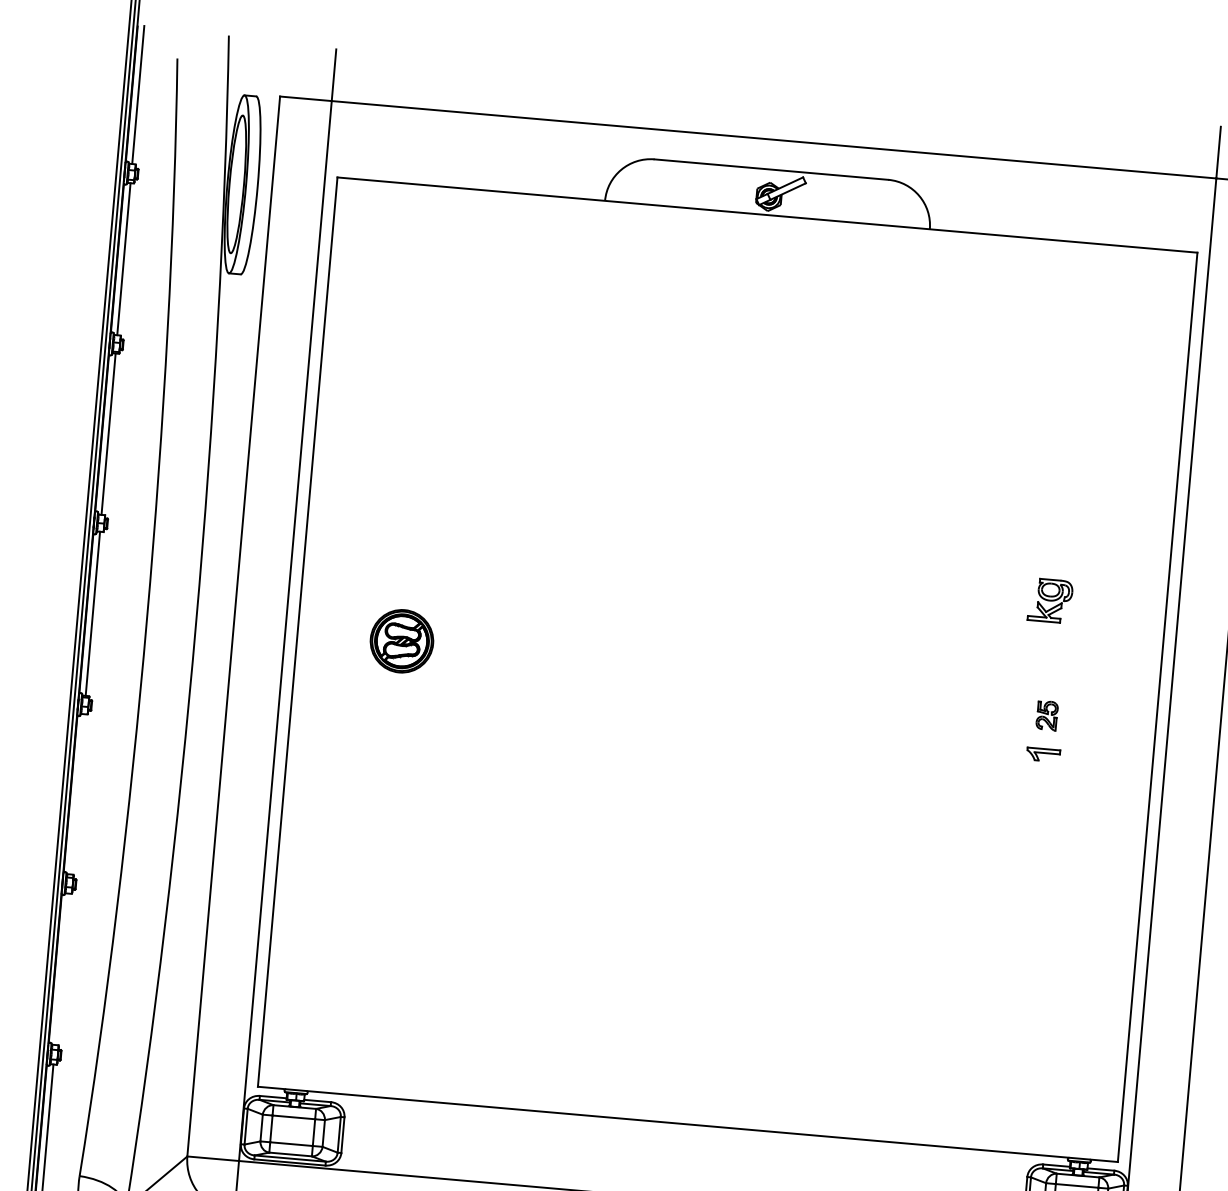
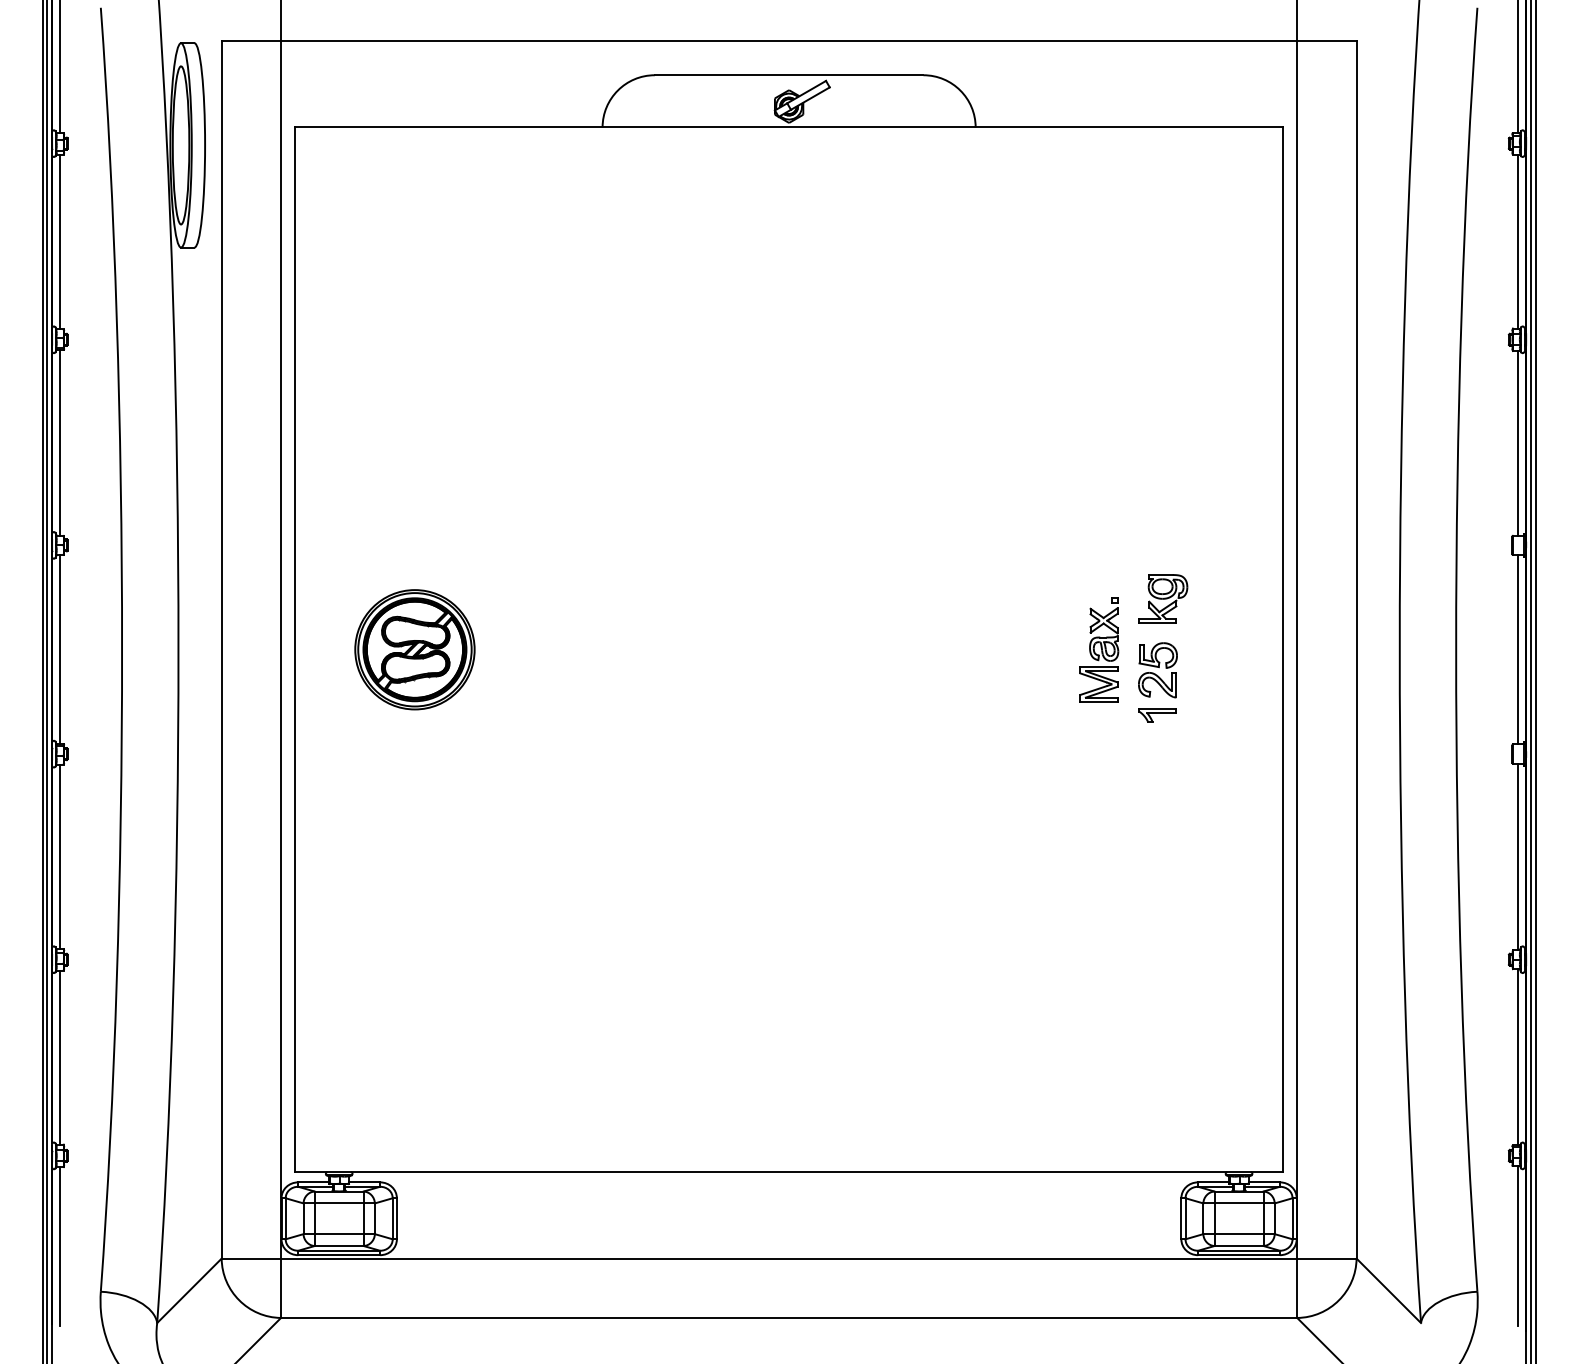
part: (1050, 600) -> (1163, 598), moved
part: (401, 640) -> (414, 649), size x1.67
part: (997, 693) -> (1099, 649), added
part: (1046, 715) -> (1157, 670), size x1.67
line: (76, 794) -> (59, 856), added
line: (61, 969) -> (59, 1057), added

